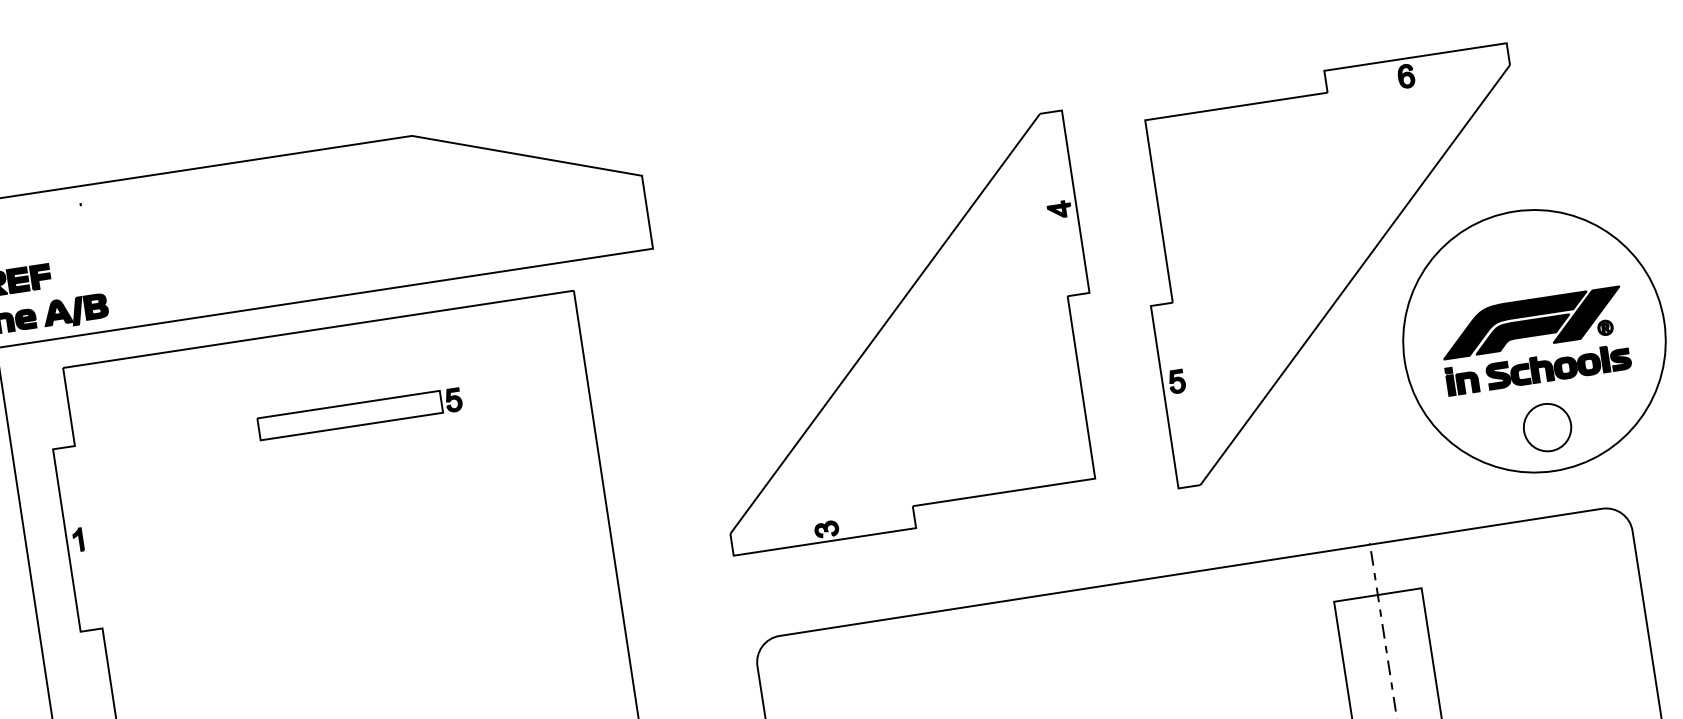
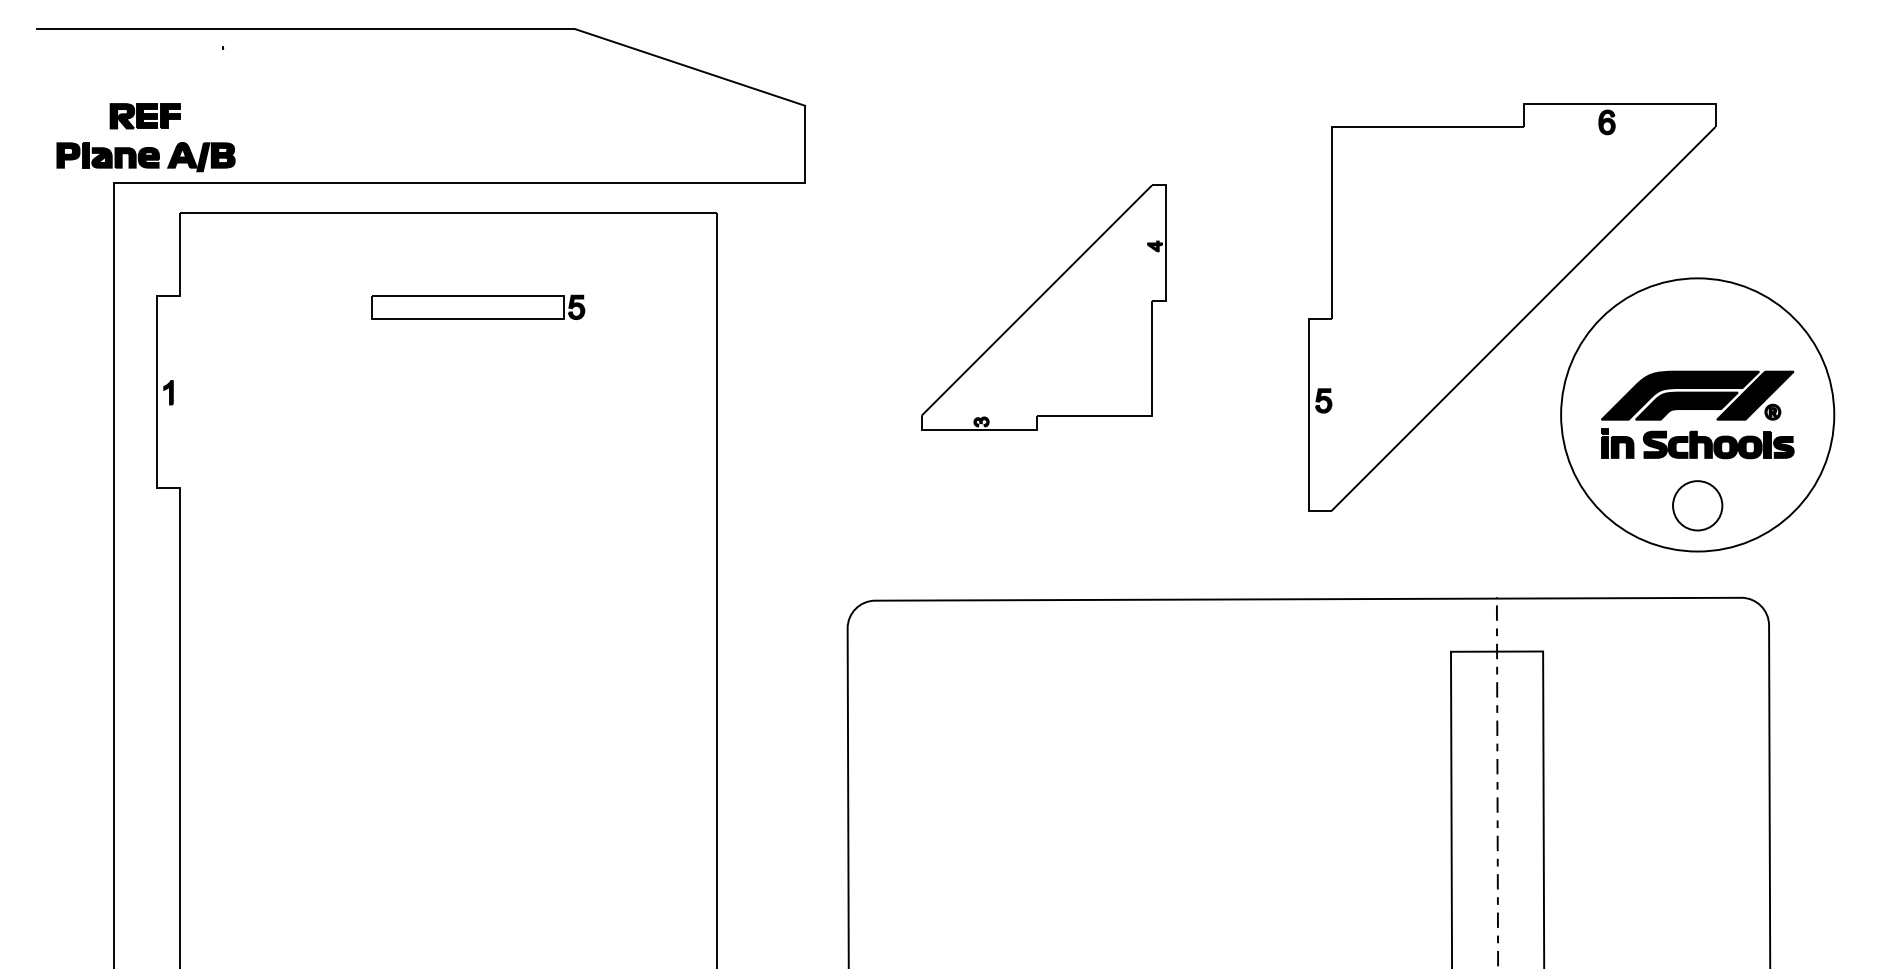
part: (897, 333) -> (1043, 307), size x0.6

